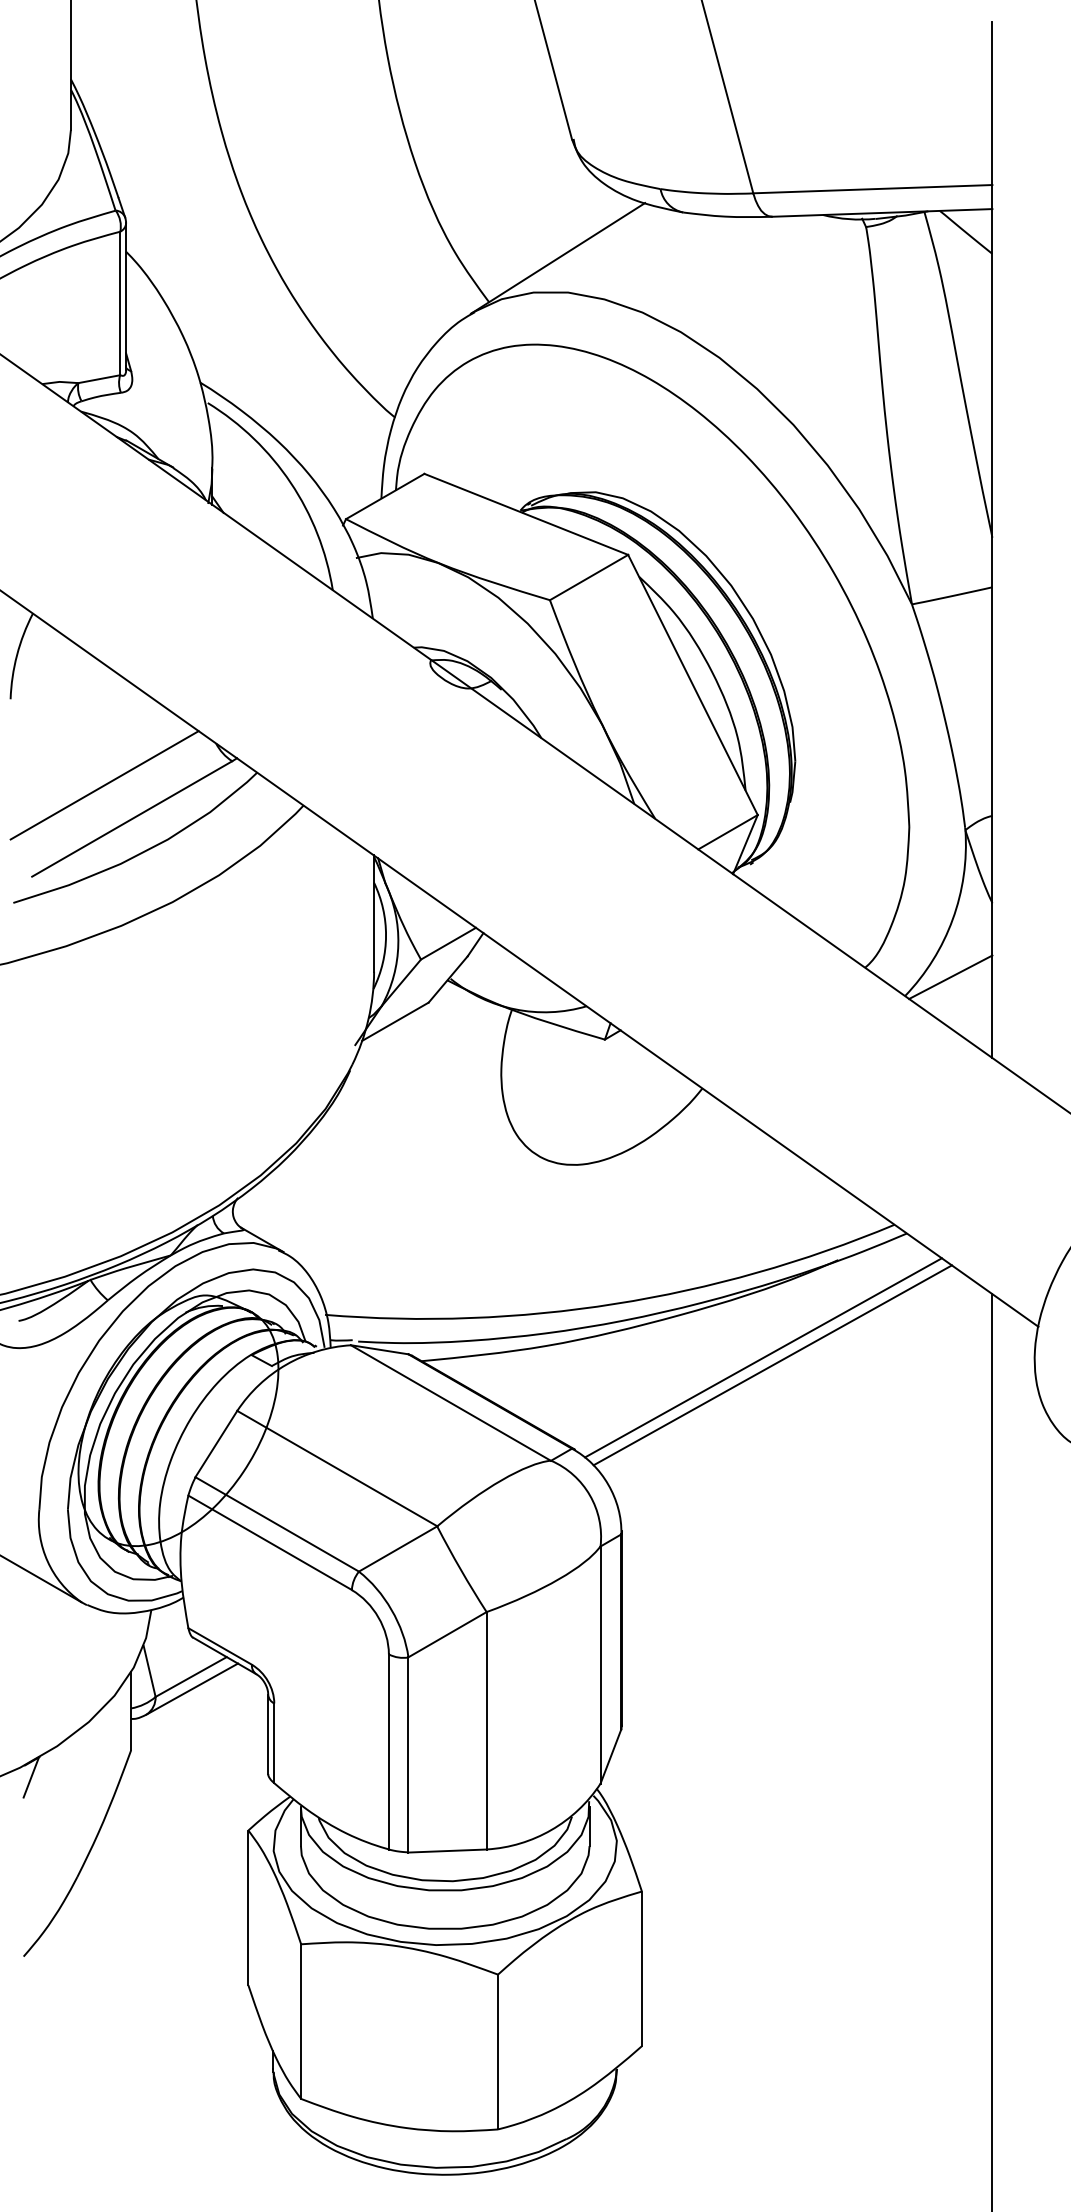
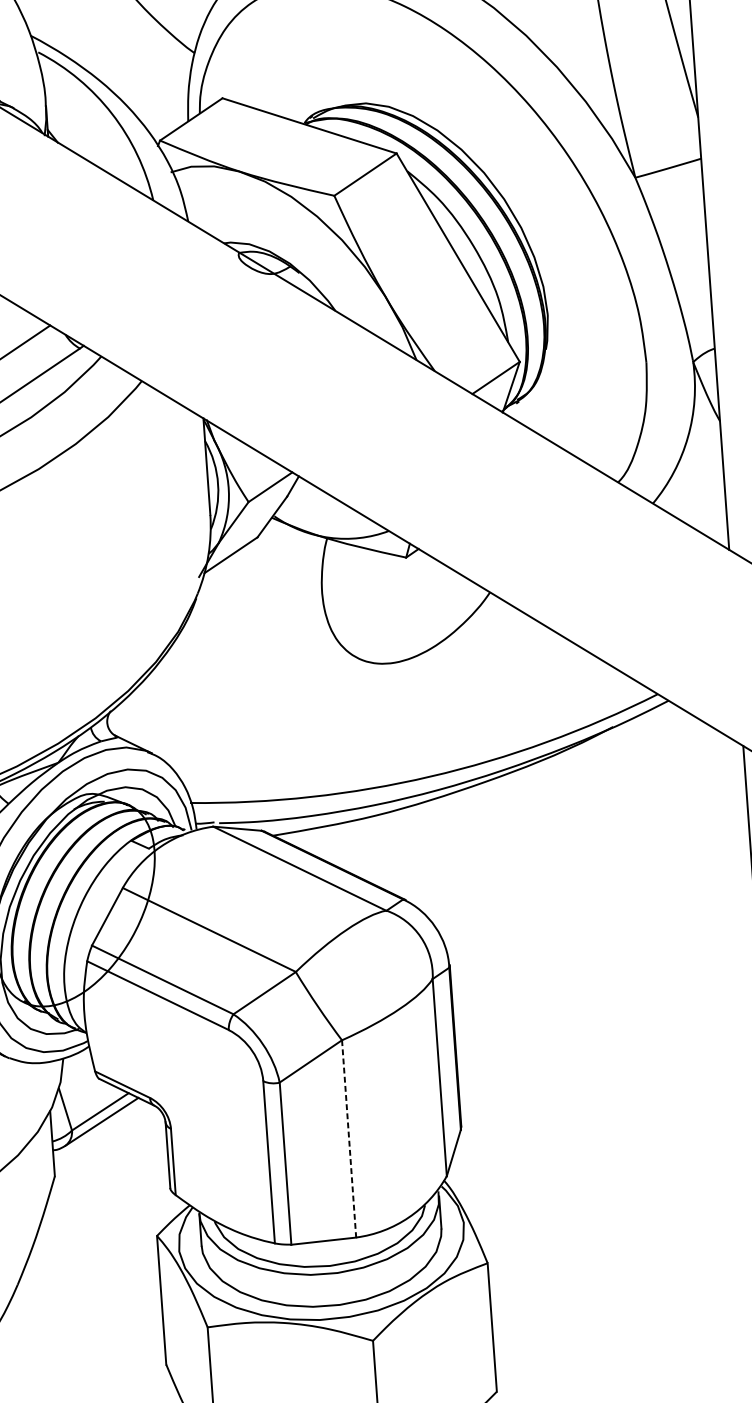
line: (950, 976) -> (689, 484), removed
line: (763, 1357) -> (556, 812), removed
line: (772, 1365) -> (564, 818), removed
line: (486, 1730) -> (348, 1138), solid -> dashed

